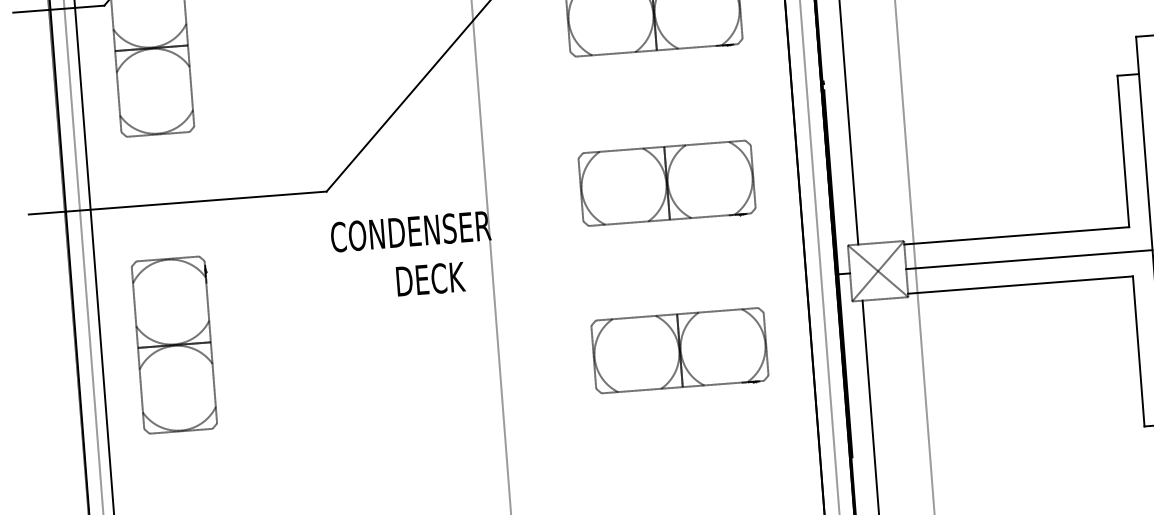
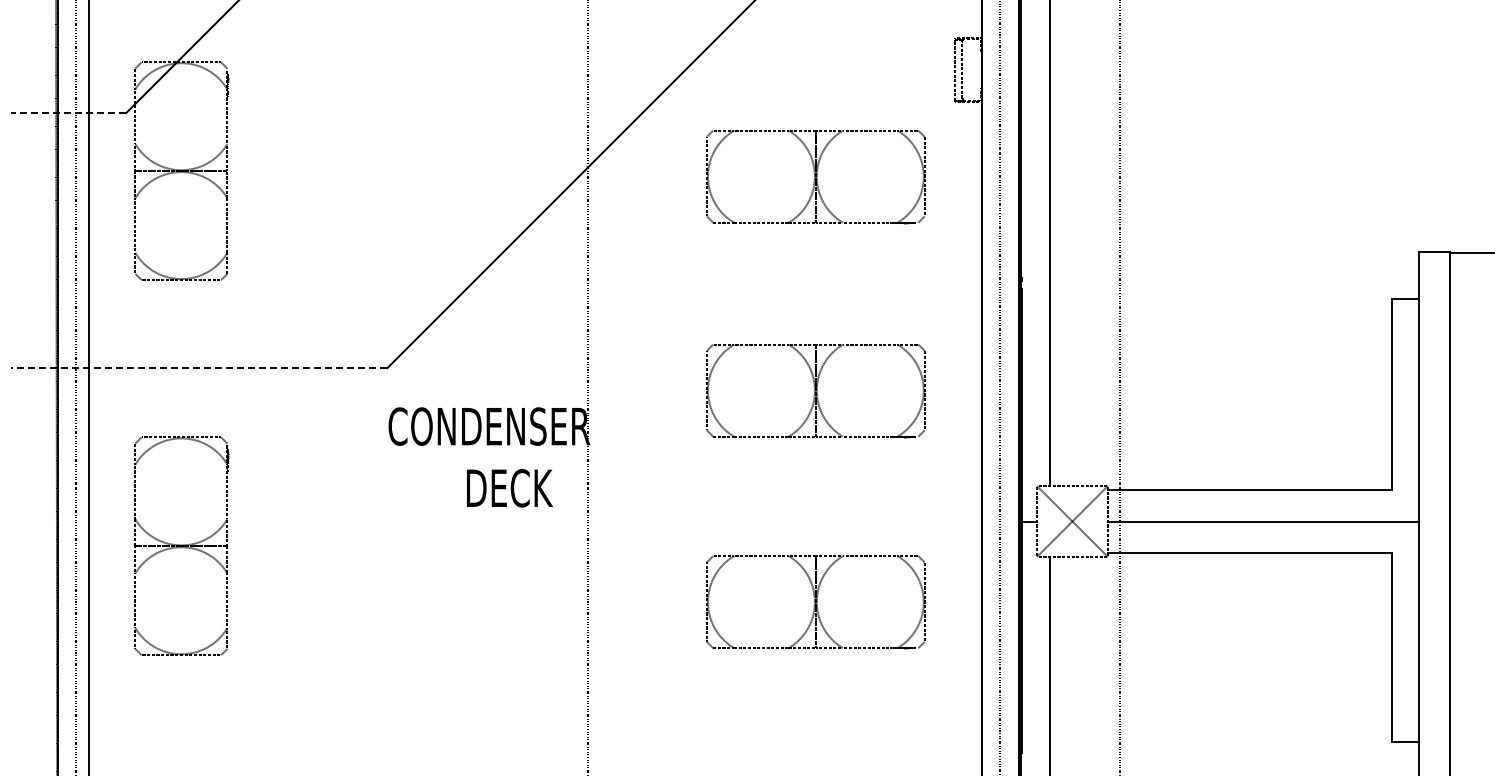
line: (58, 9) -> (68, 113), solid -> dashed
line: (177, 203) -> (198, 368), solid -> dashed

